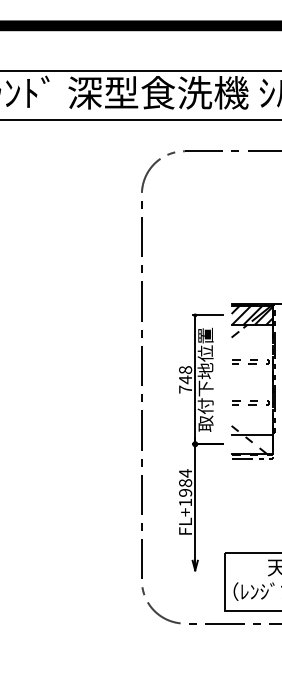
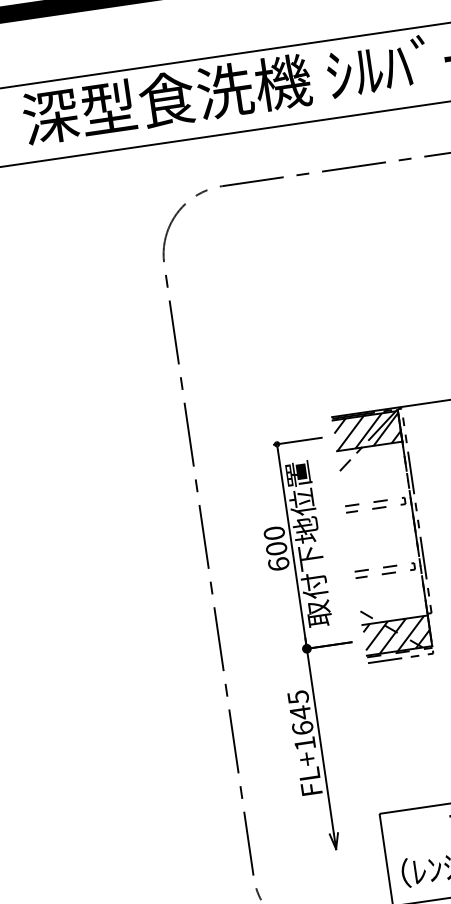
text: (185, 379) -> (276, 548), 748 -> 600
hatch: (251, 443) -> (396, 634), added
text: (185, 482) -> (300, 711), FL+1984 -> FL+1645

